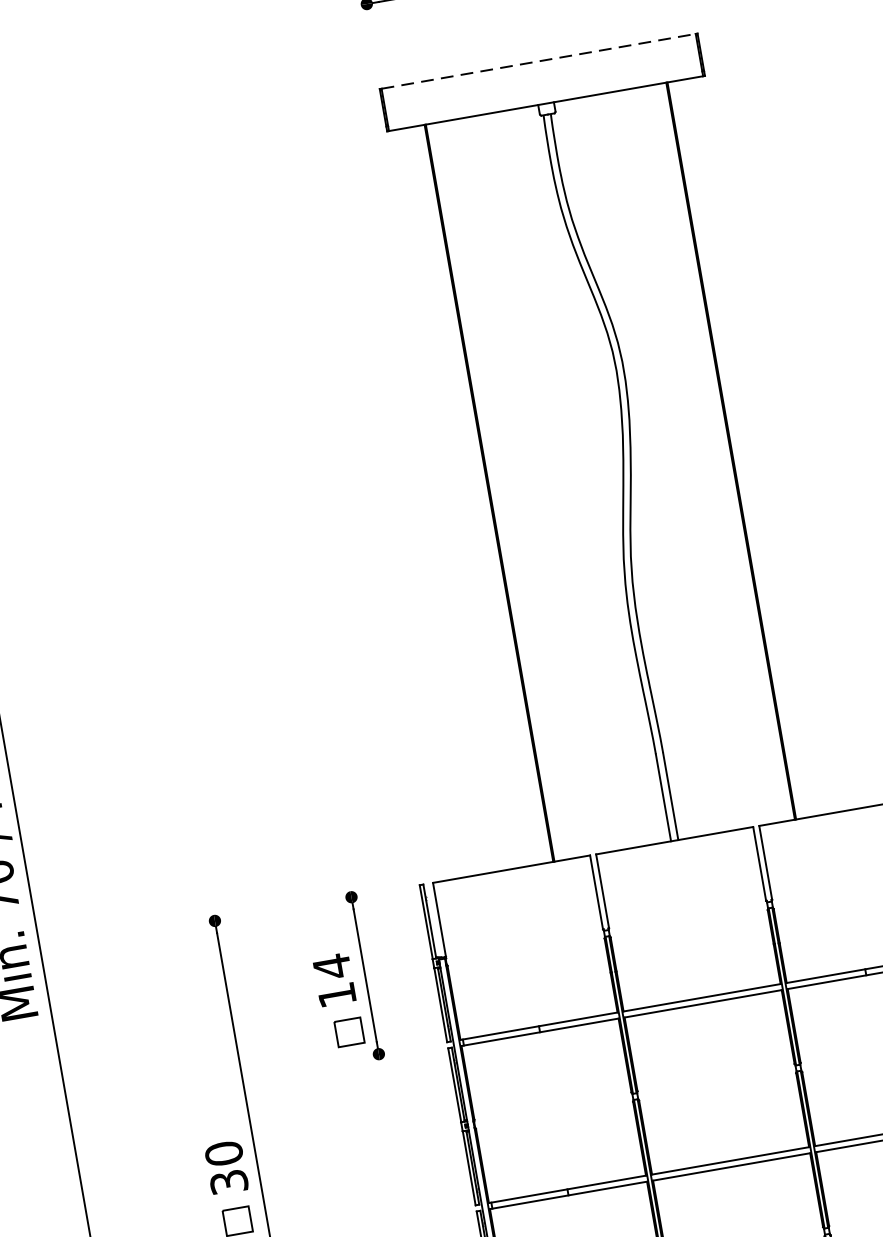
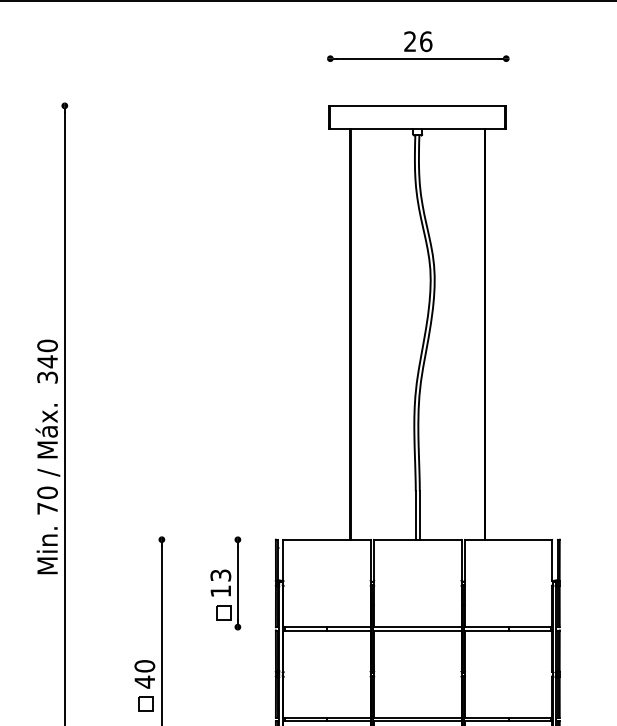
line: (539, 60) -> (418, 105), dashed -> solid
text: (331, 966) -> (220, 575), 14 -> 13
text: (228, 1181) -> (144, 681), 30 -> 40

